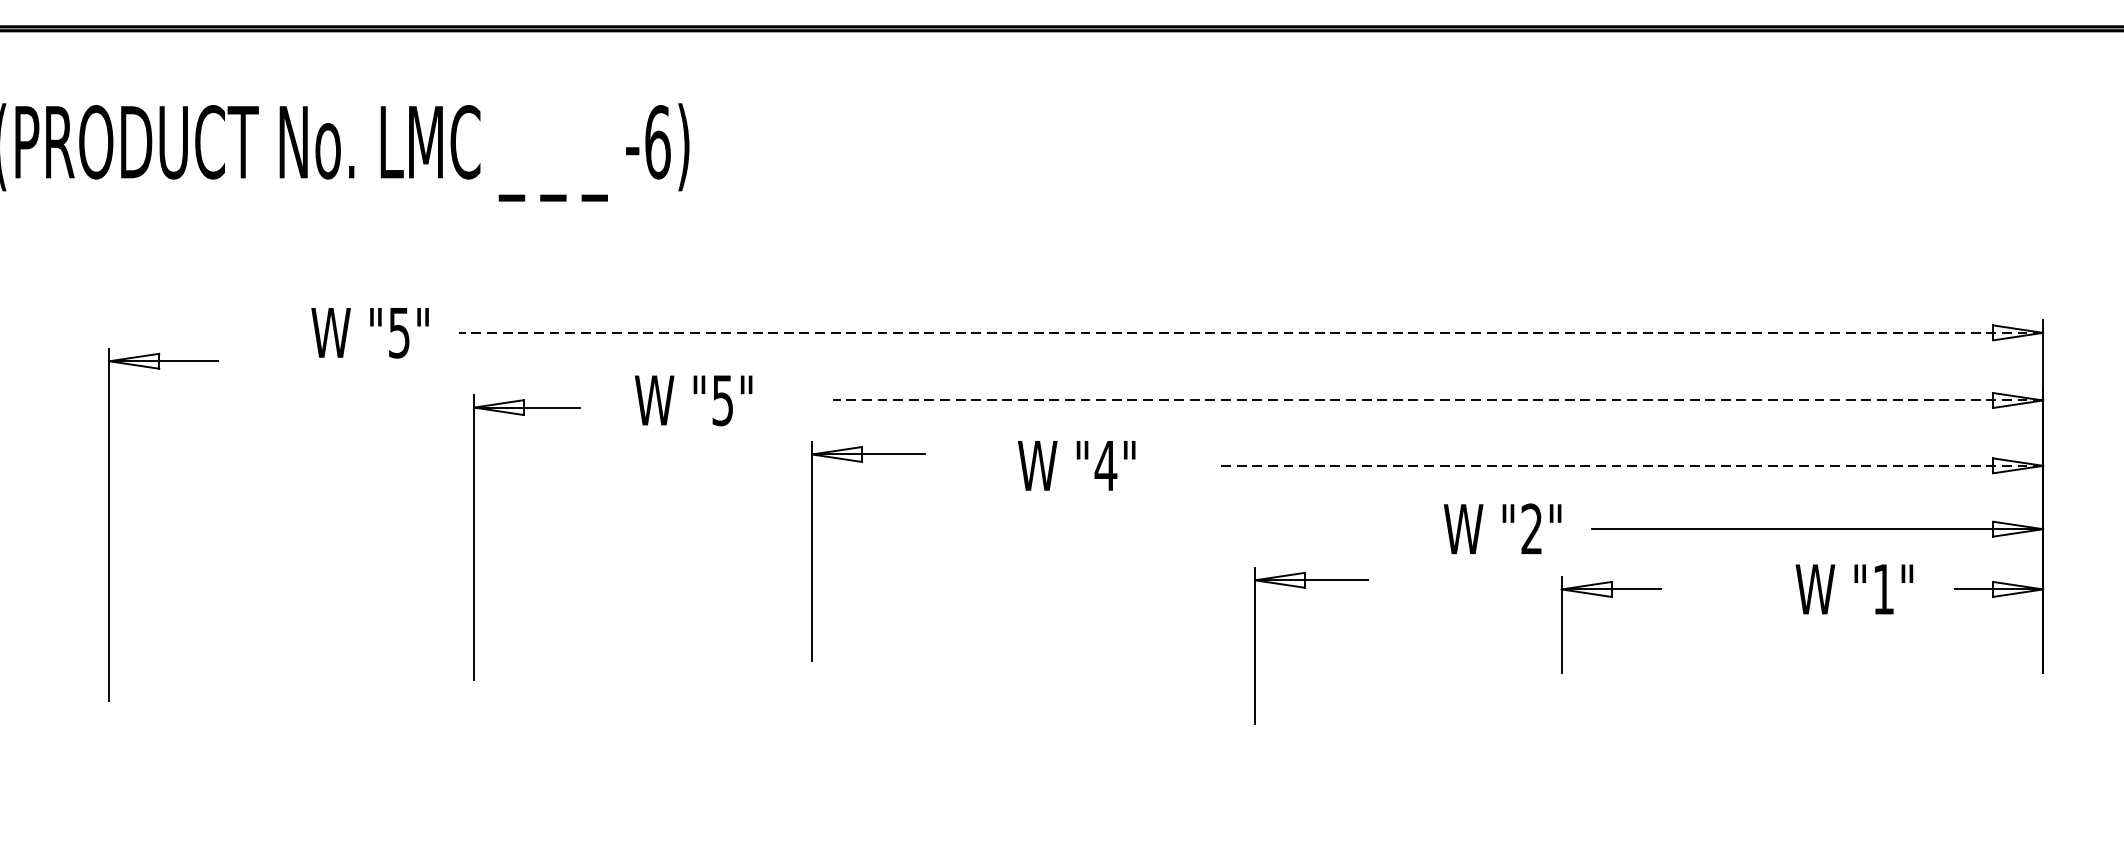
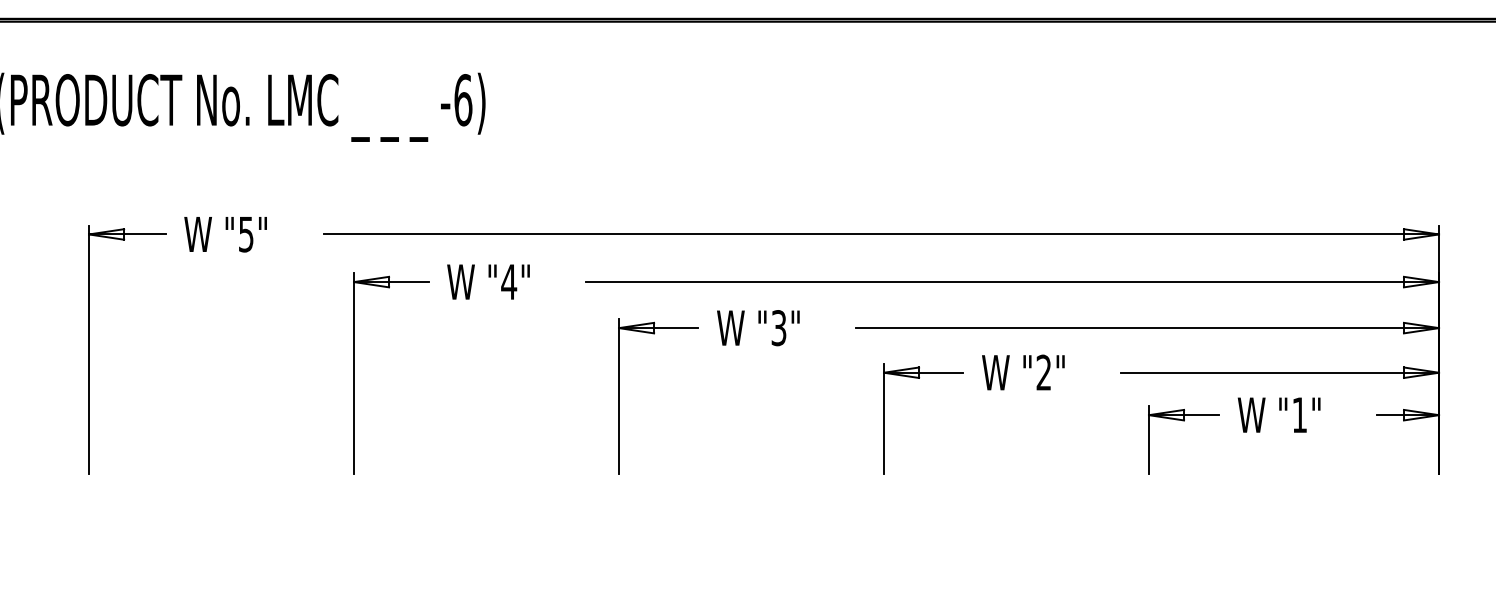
text: (369, 332) -> (225, 234), moved
line: (1251, 332) -> (881, 234), dashed -> solid
text: (723, 401) -> (509, 282), "5" -> "4"
line: (1437, 401) -> (1012, 282), dashed -> solid
text: (1105, 466) -> (778, 328), "4" -> "3"
line: (1629, 466) -> (1147, 328), dashed -> solid
part: (110, 524) -> (89, 349), moved
text: (1502, 528) -> (1023, 372), moved
part: (474, 537) -> (354, 373), moved
part: (812, 551) -> (619, 396), moved
text: (1853, 588) -> (1278, 414), moved
part: (1610, 598) -> (1183, 421), moved
part: (1255, 645) -> (884, 418), moved

